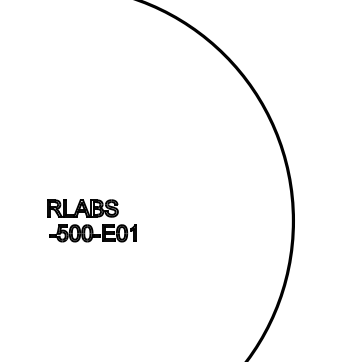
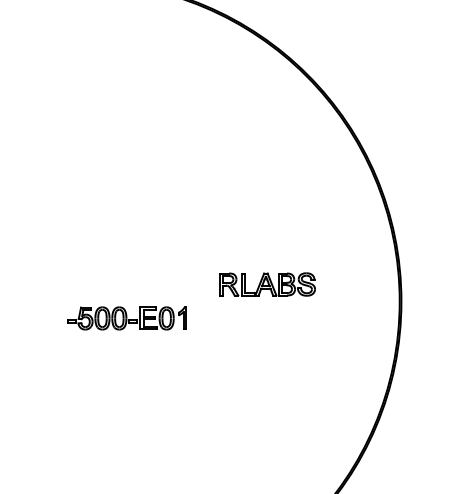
part: (83, 208) -> (267, 284), moved

